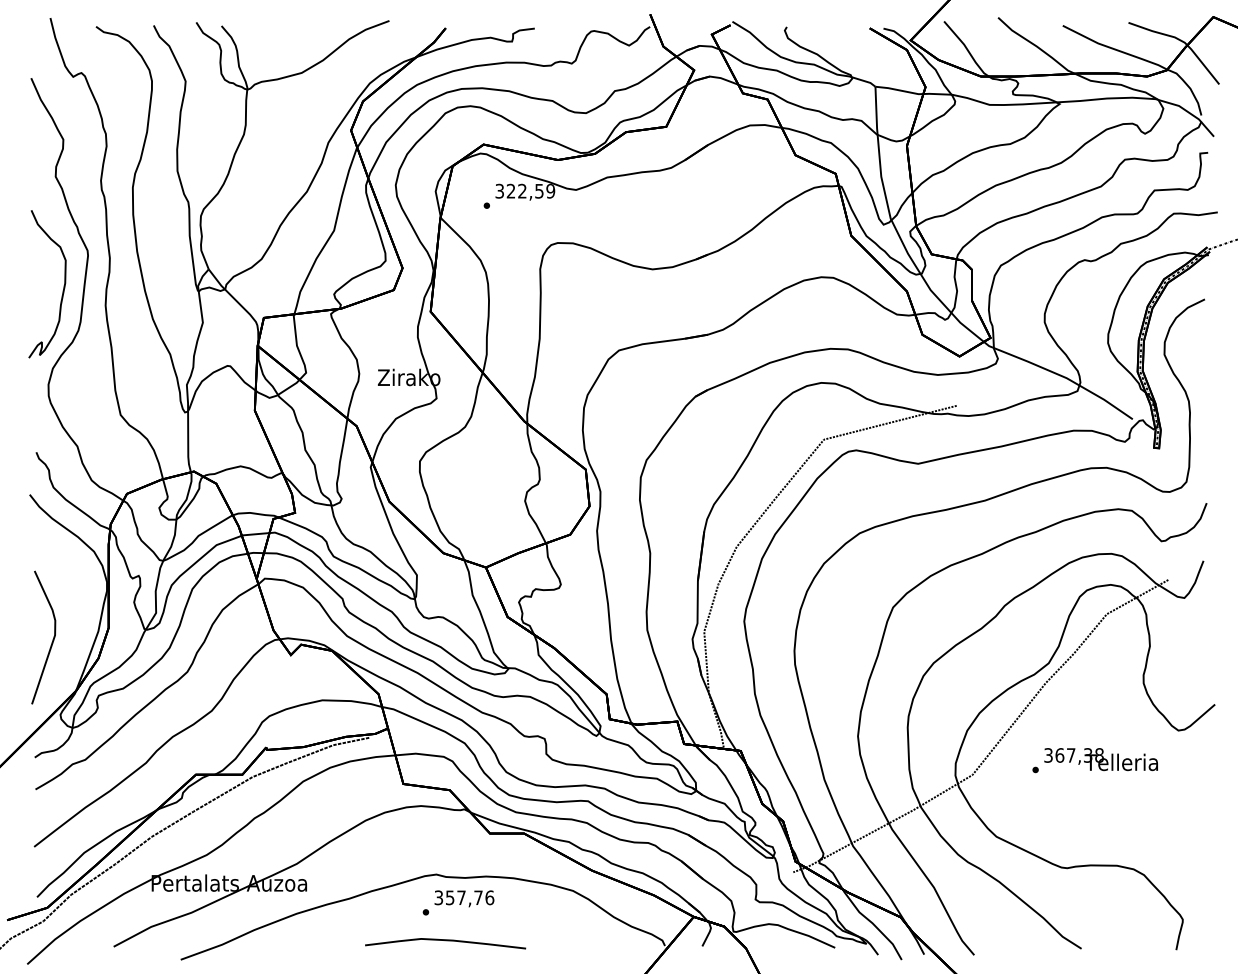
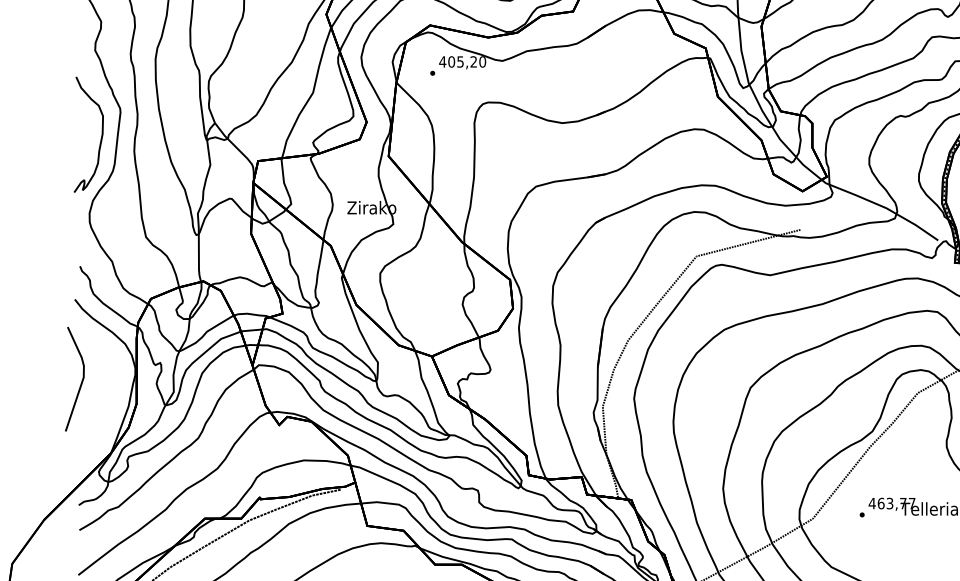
text: (525, 190) -> (462, 61), 322,59 -> 405,20
curve: (52, 639) -> (81, 380), moved
text: (1073, 755) -> (891, 503), 367,38 -> 463,77

